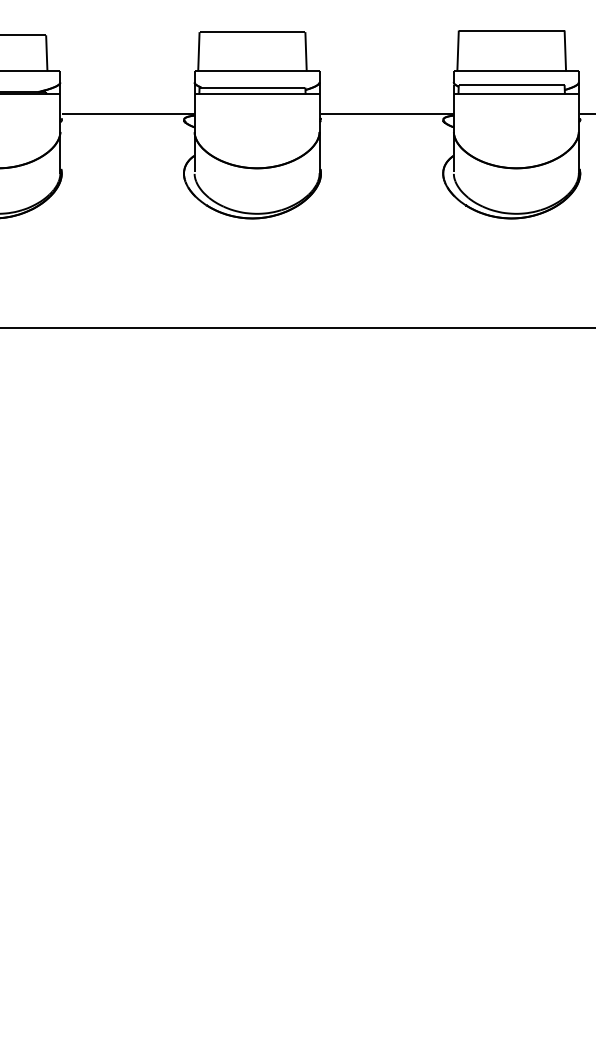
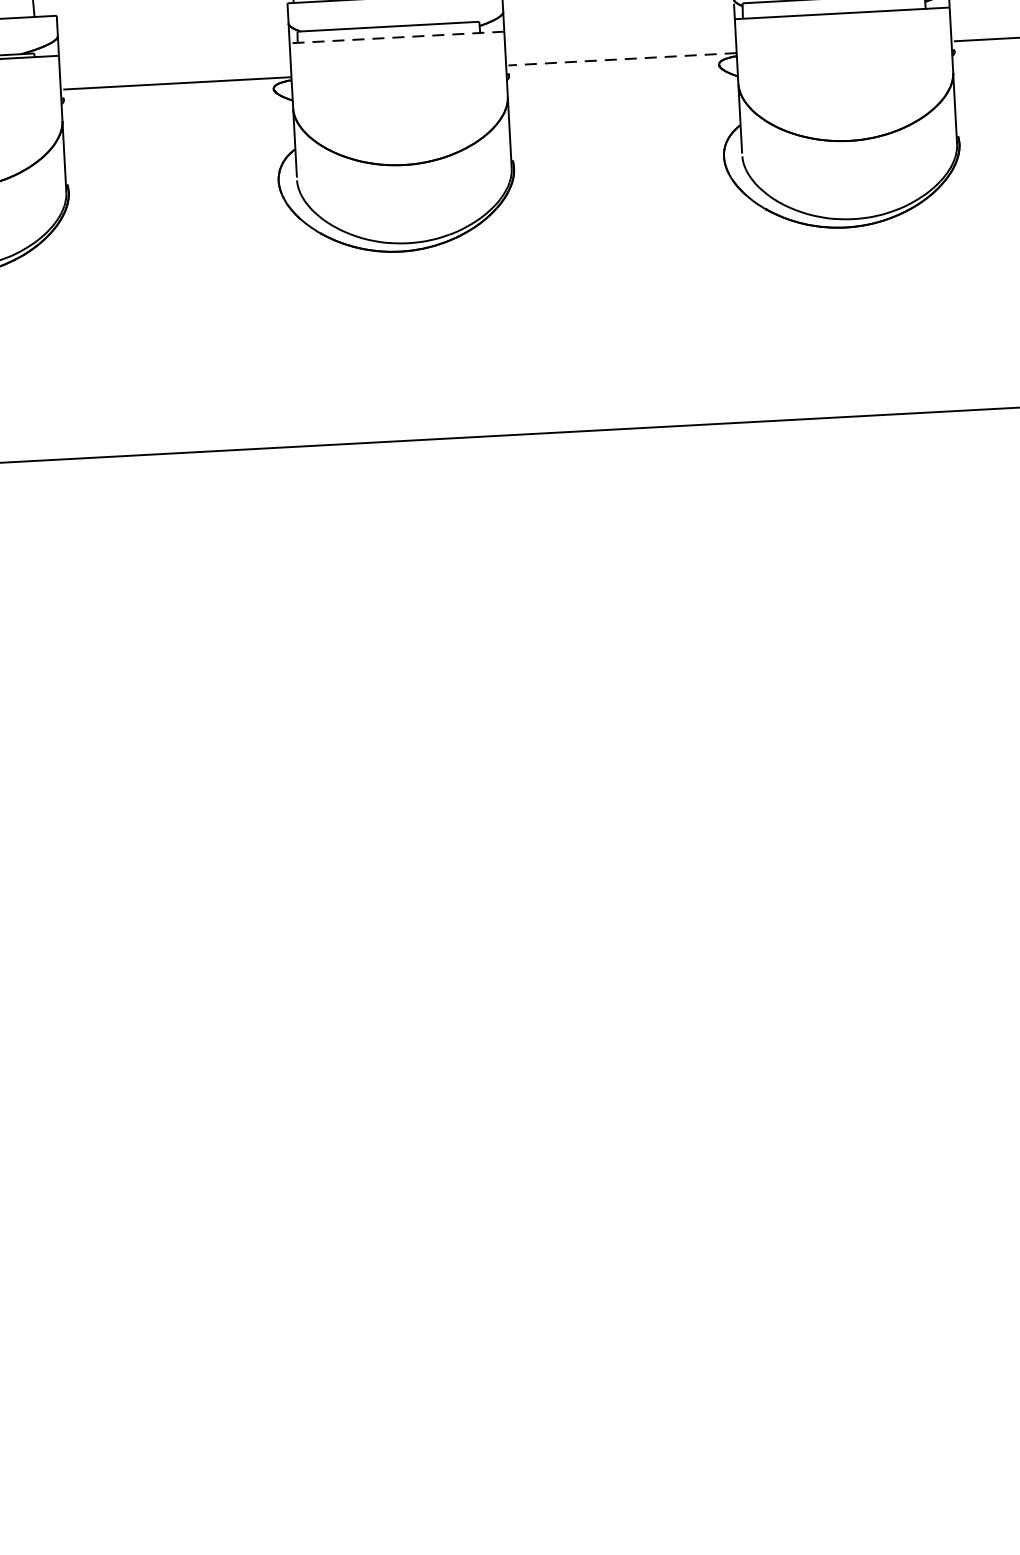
line: (256, 94) -> (395, 38), solid -> dashed
line: (386, 113) -> (621, 58), solid -> dashed

